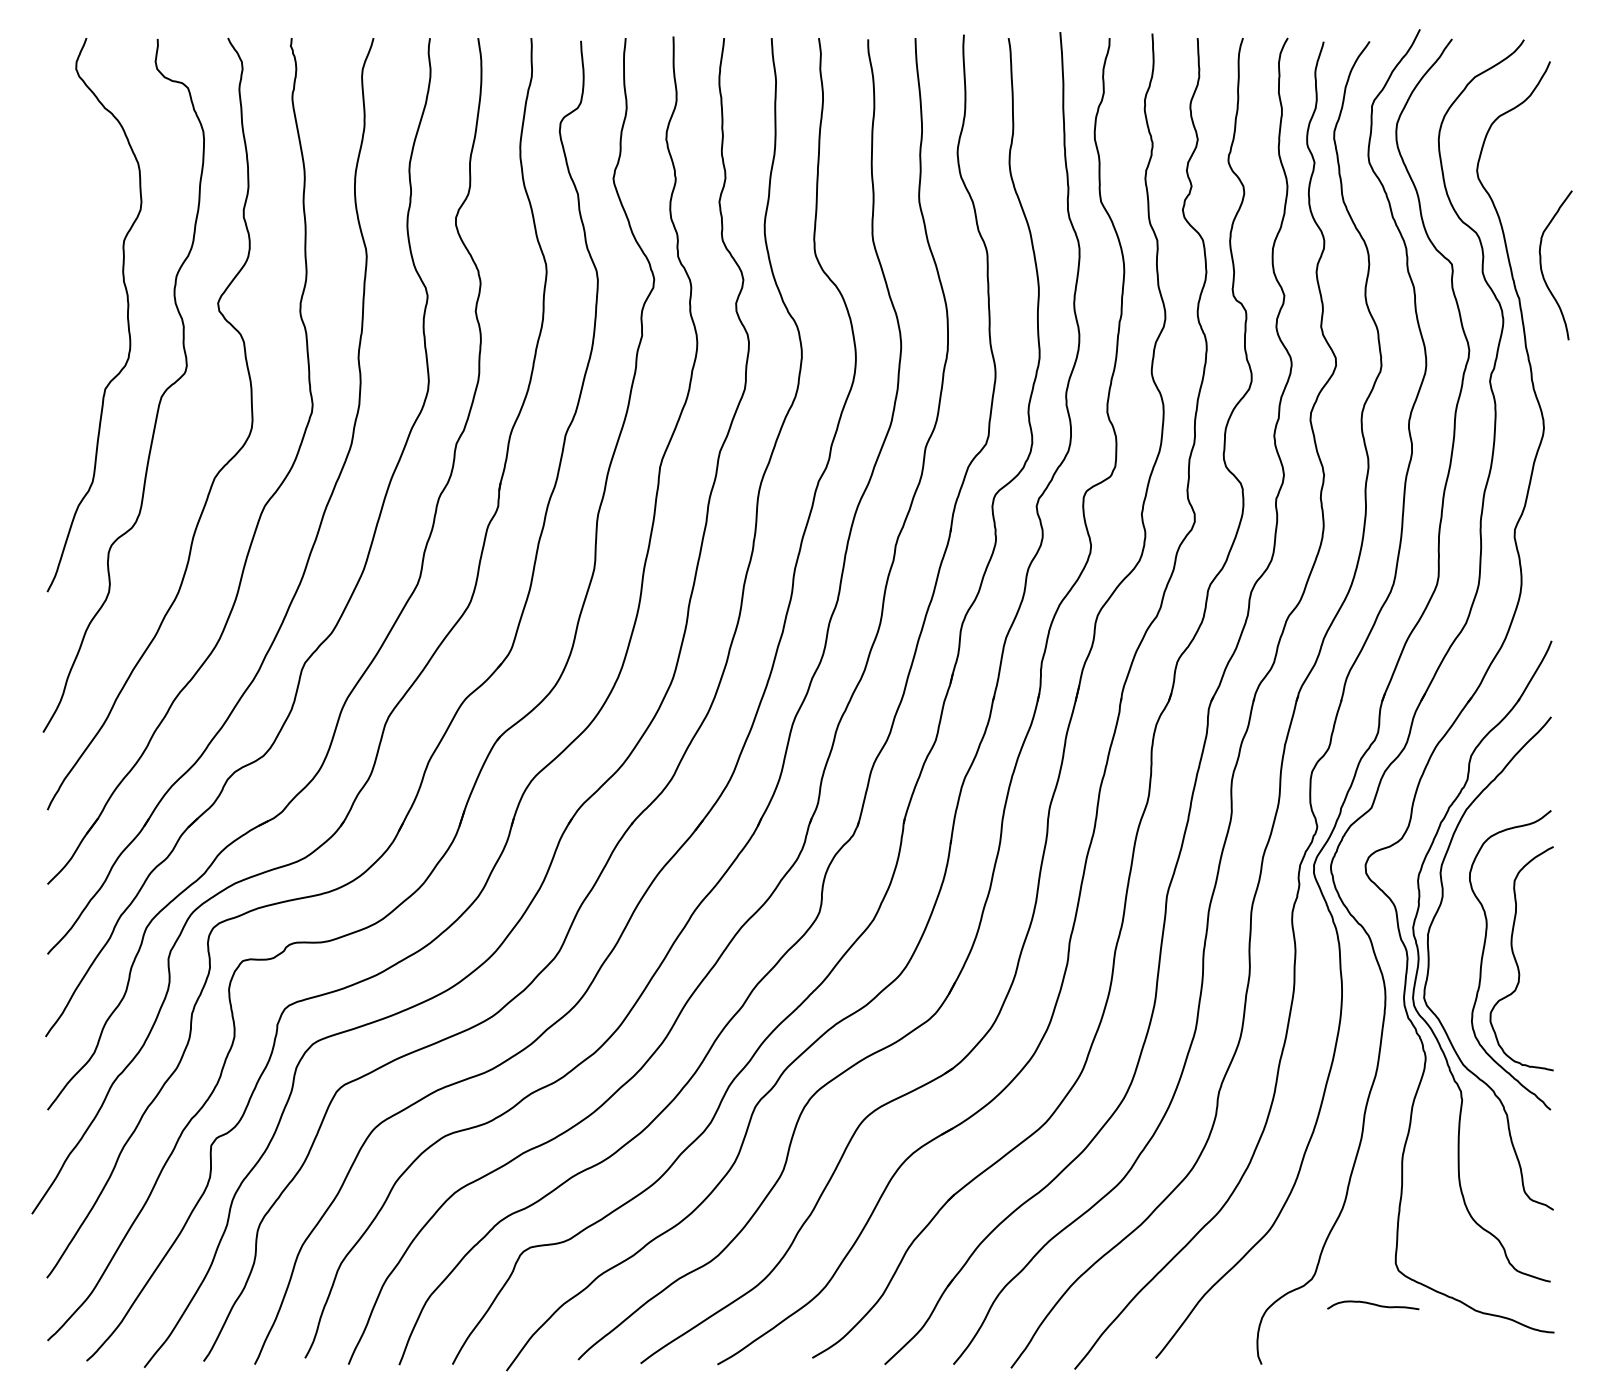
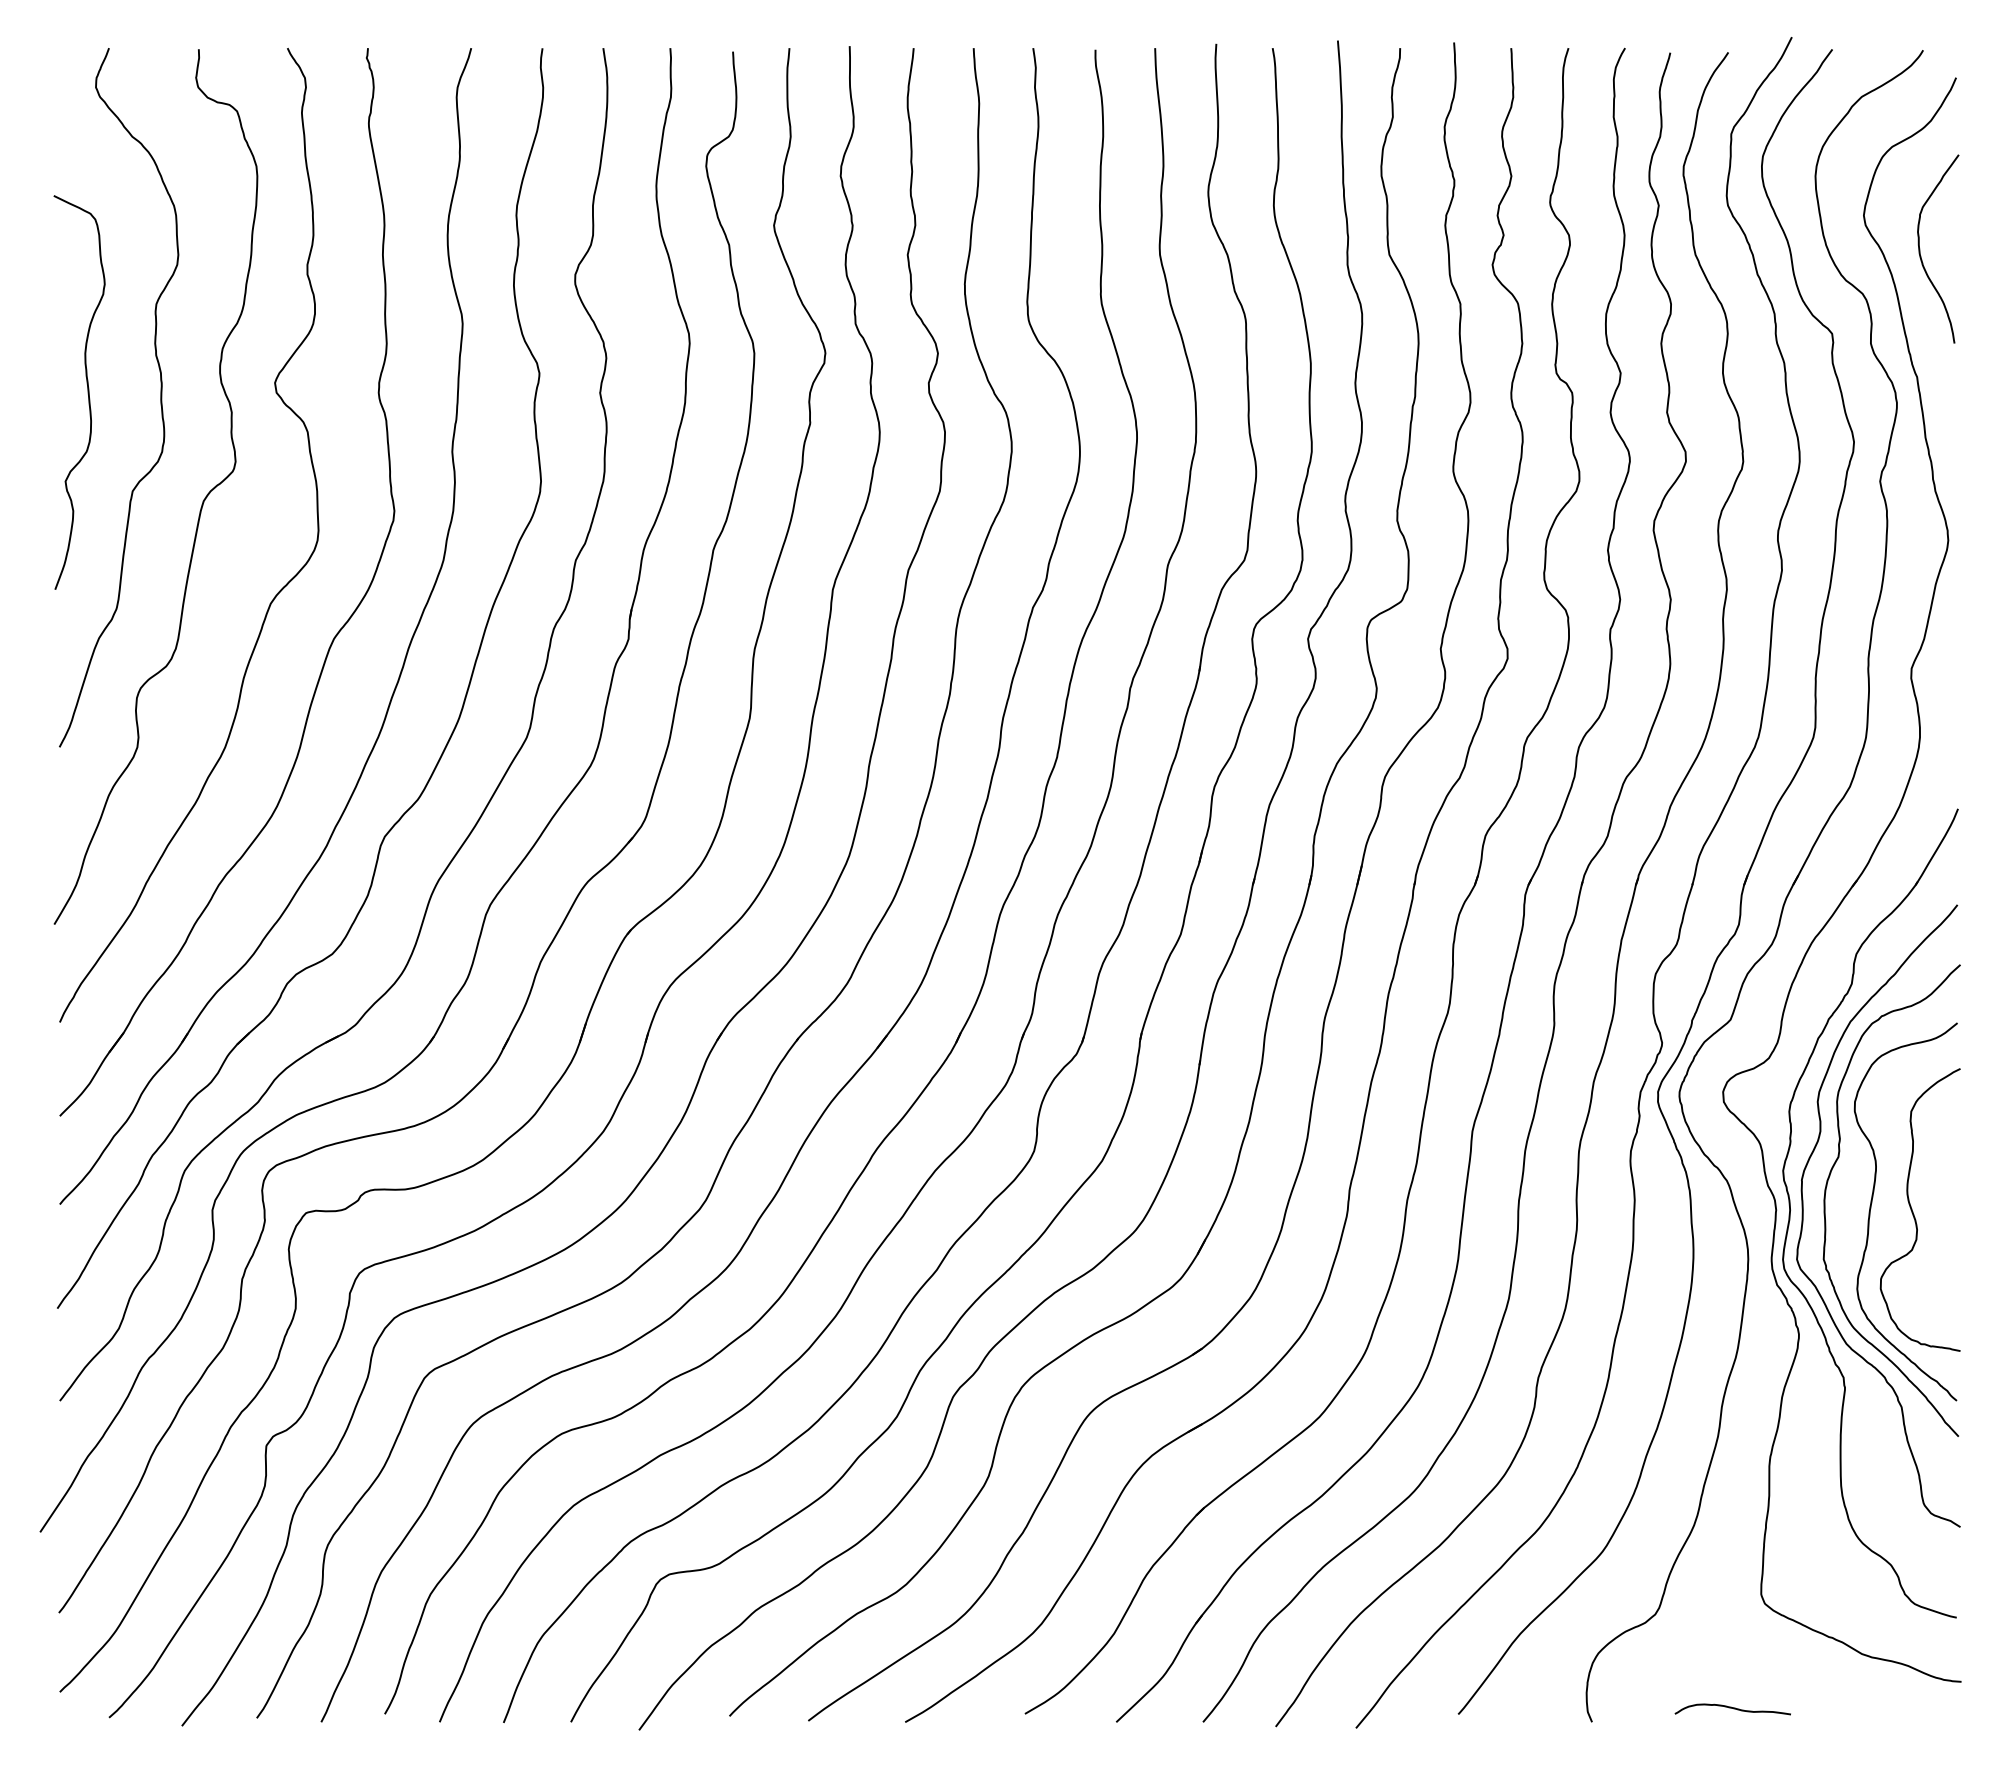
curve: (1541, 264) -> (1920, 248), moved
curve: (69, 310) -> (87, 392), added
curve: (1447, 944) -> (1826, 1192), added
curve: (1372, 1304) -> (1732, 1708), moved

